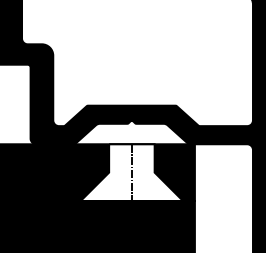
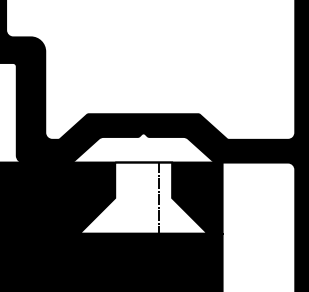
line: (131, 172) -> (158, 197), moved

